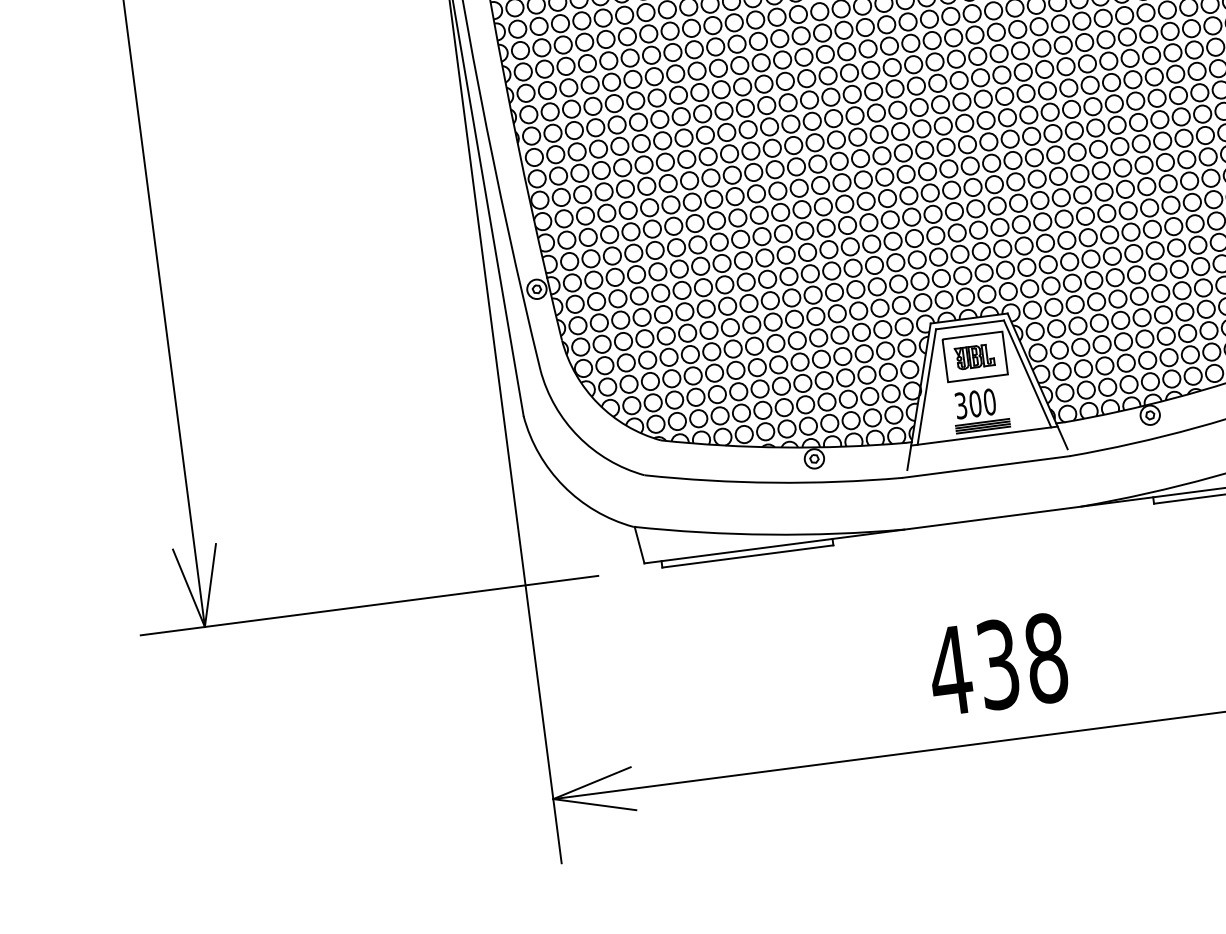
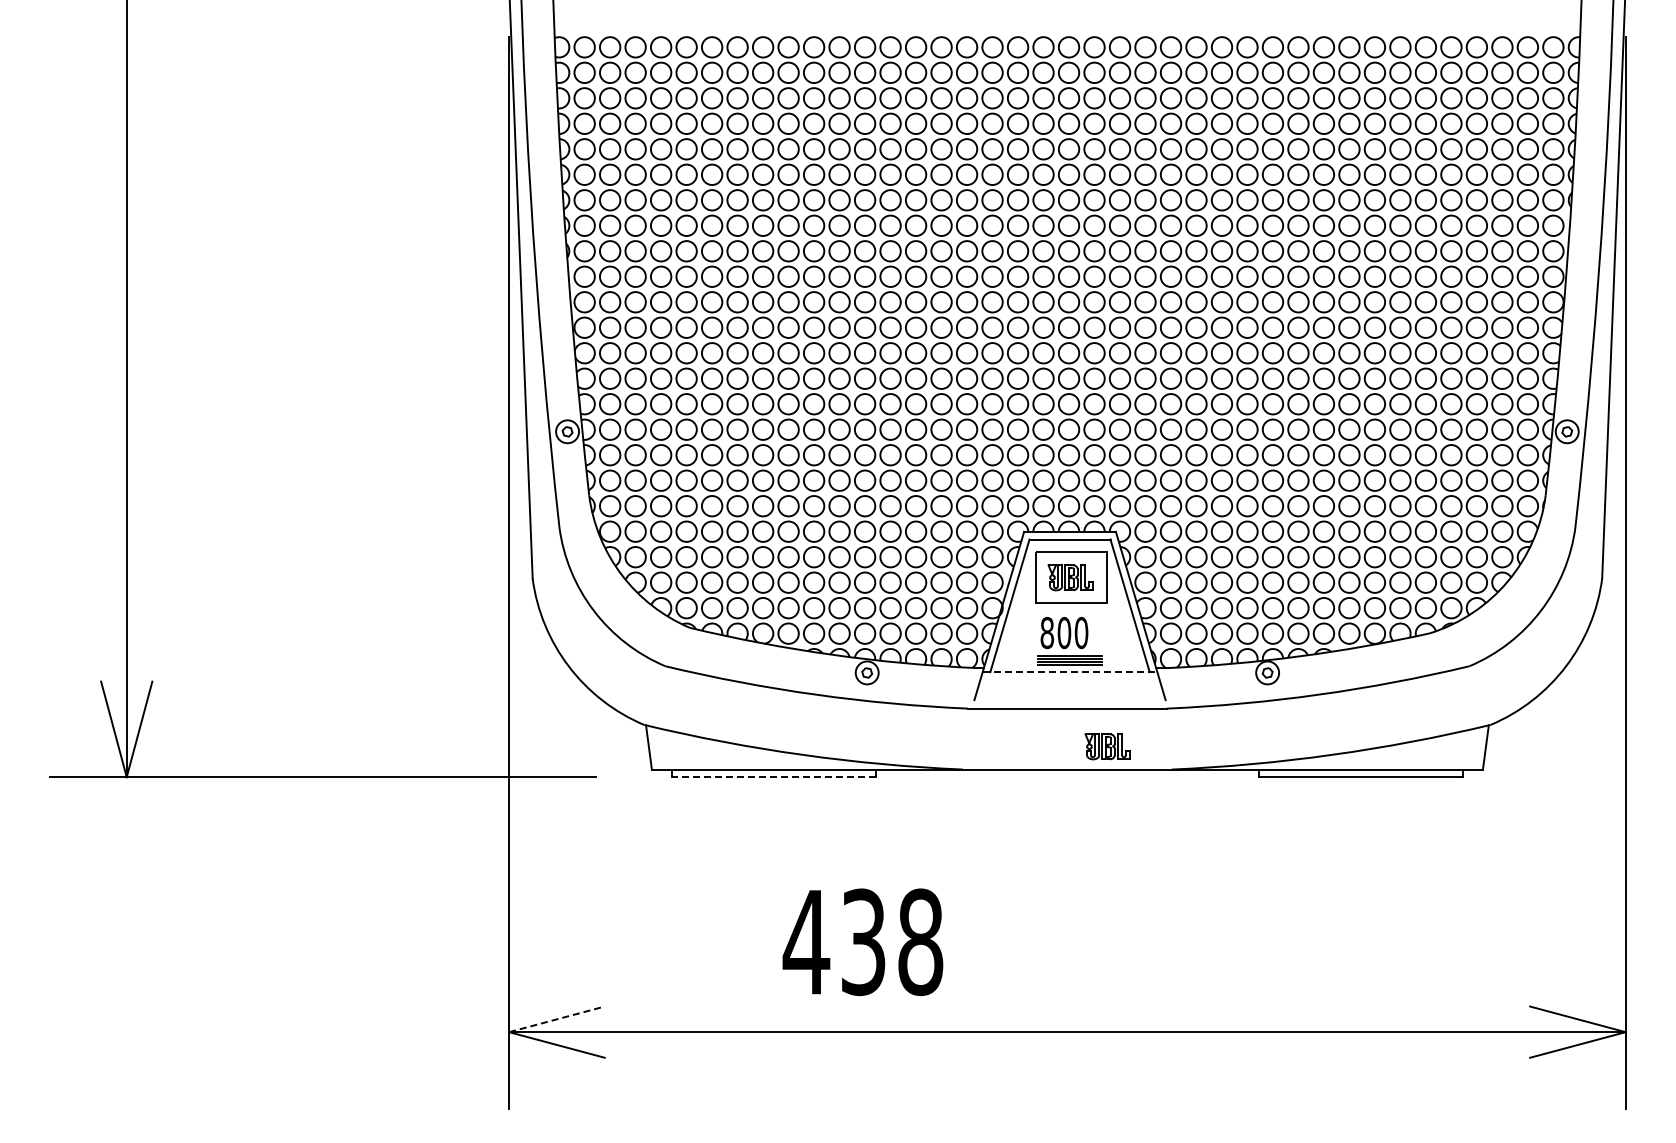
text: (960, 406) -> (1046, 633), 300 -> 800
line: (984, 436) -> (1070, 672), solid -> dashed
part: (1023, 494) -> (1107, 746), added
line: (748, 556) -> (774, 777), solid -> dashed
text: (997, 664) -> (862, 942), moved
line: (592, 783) -> (557, 1019), solid -> dashed

